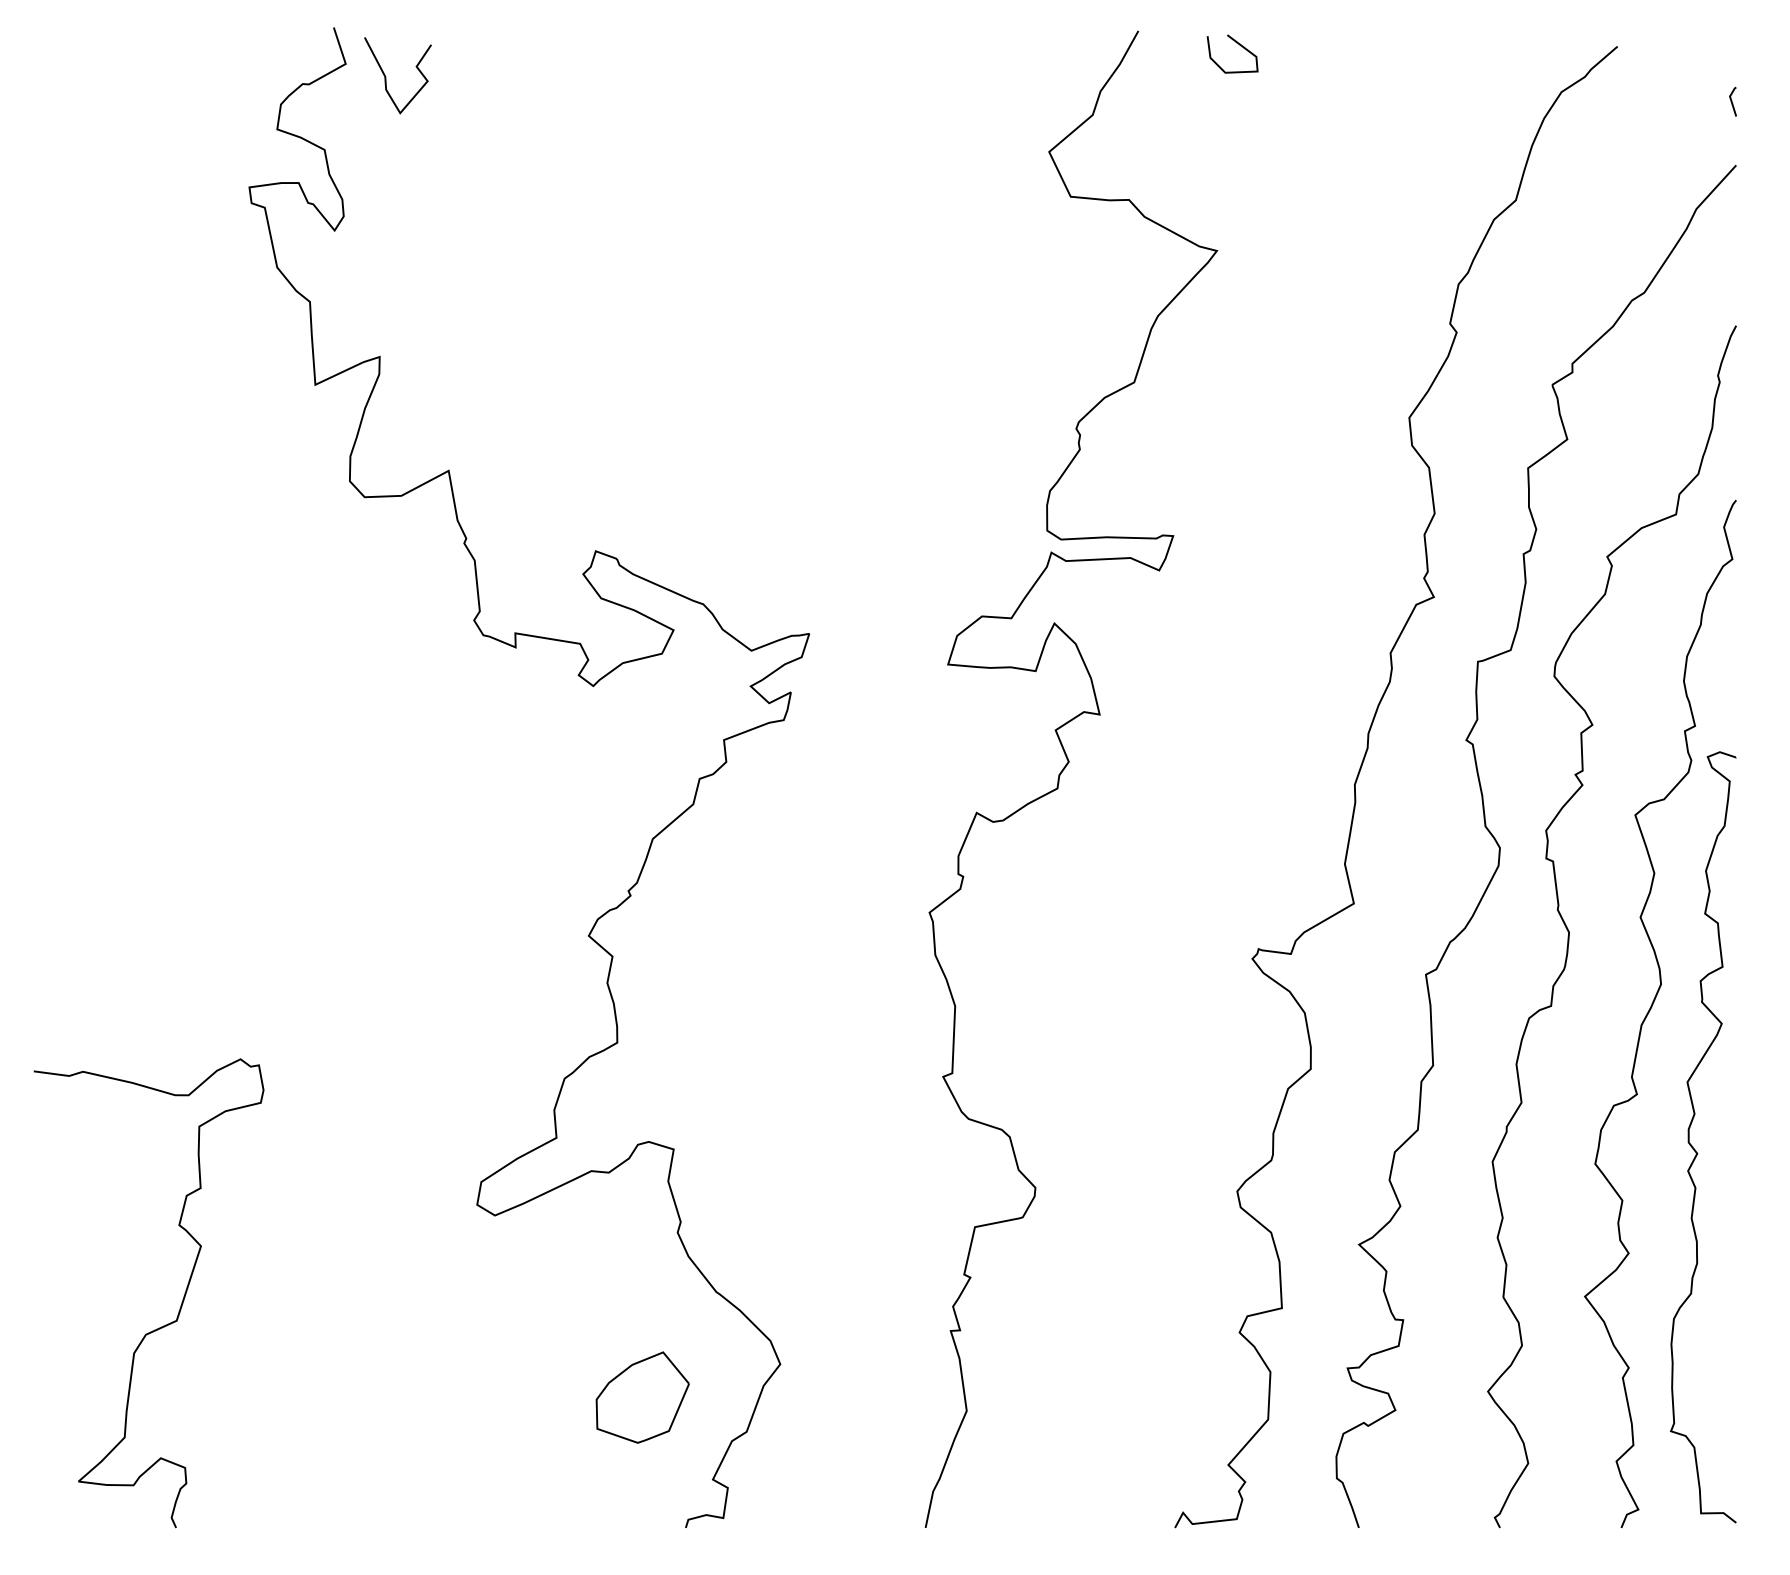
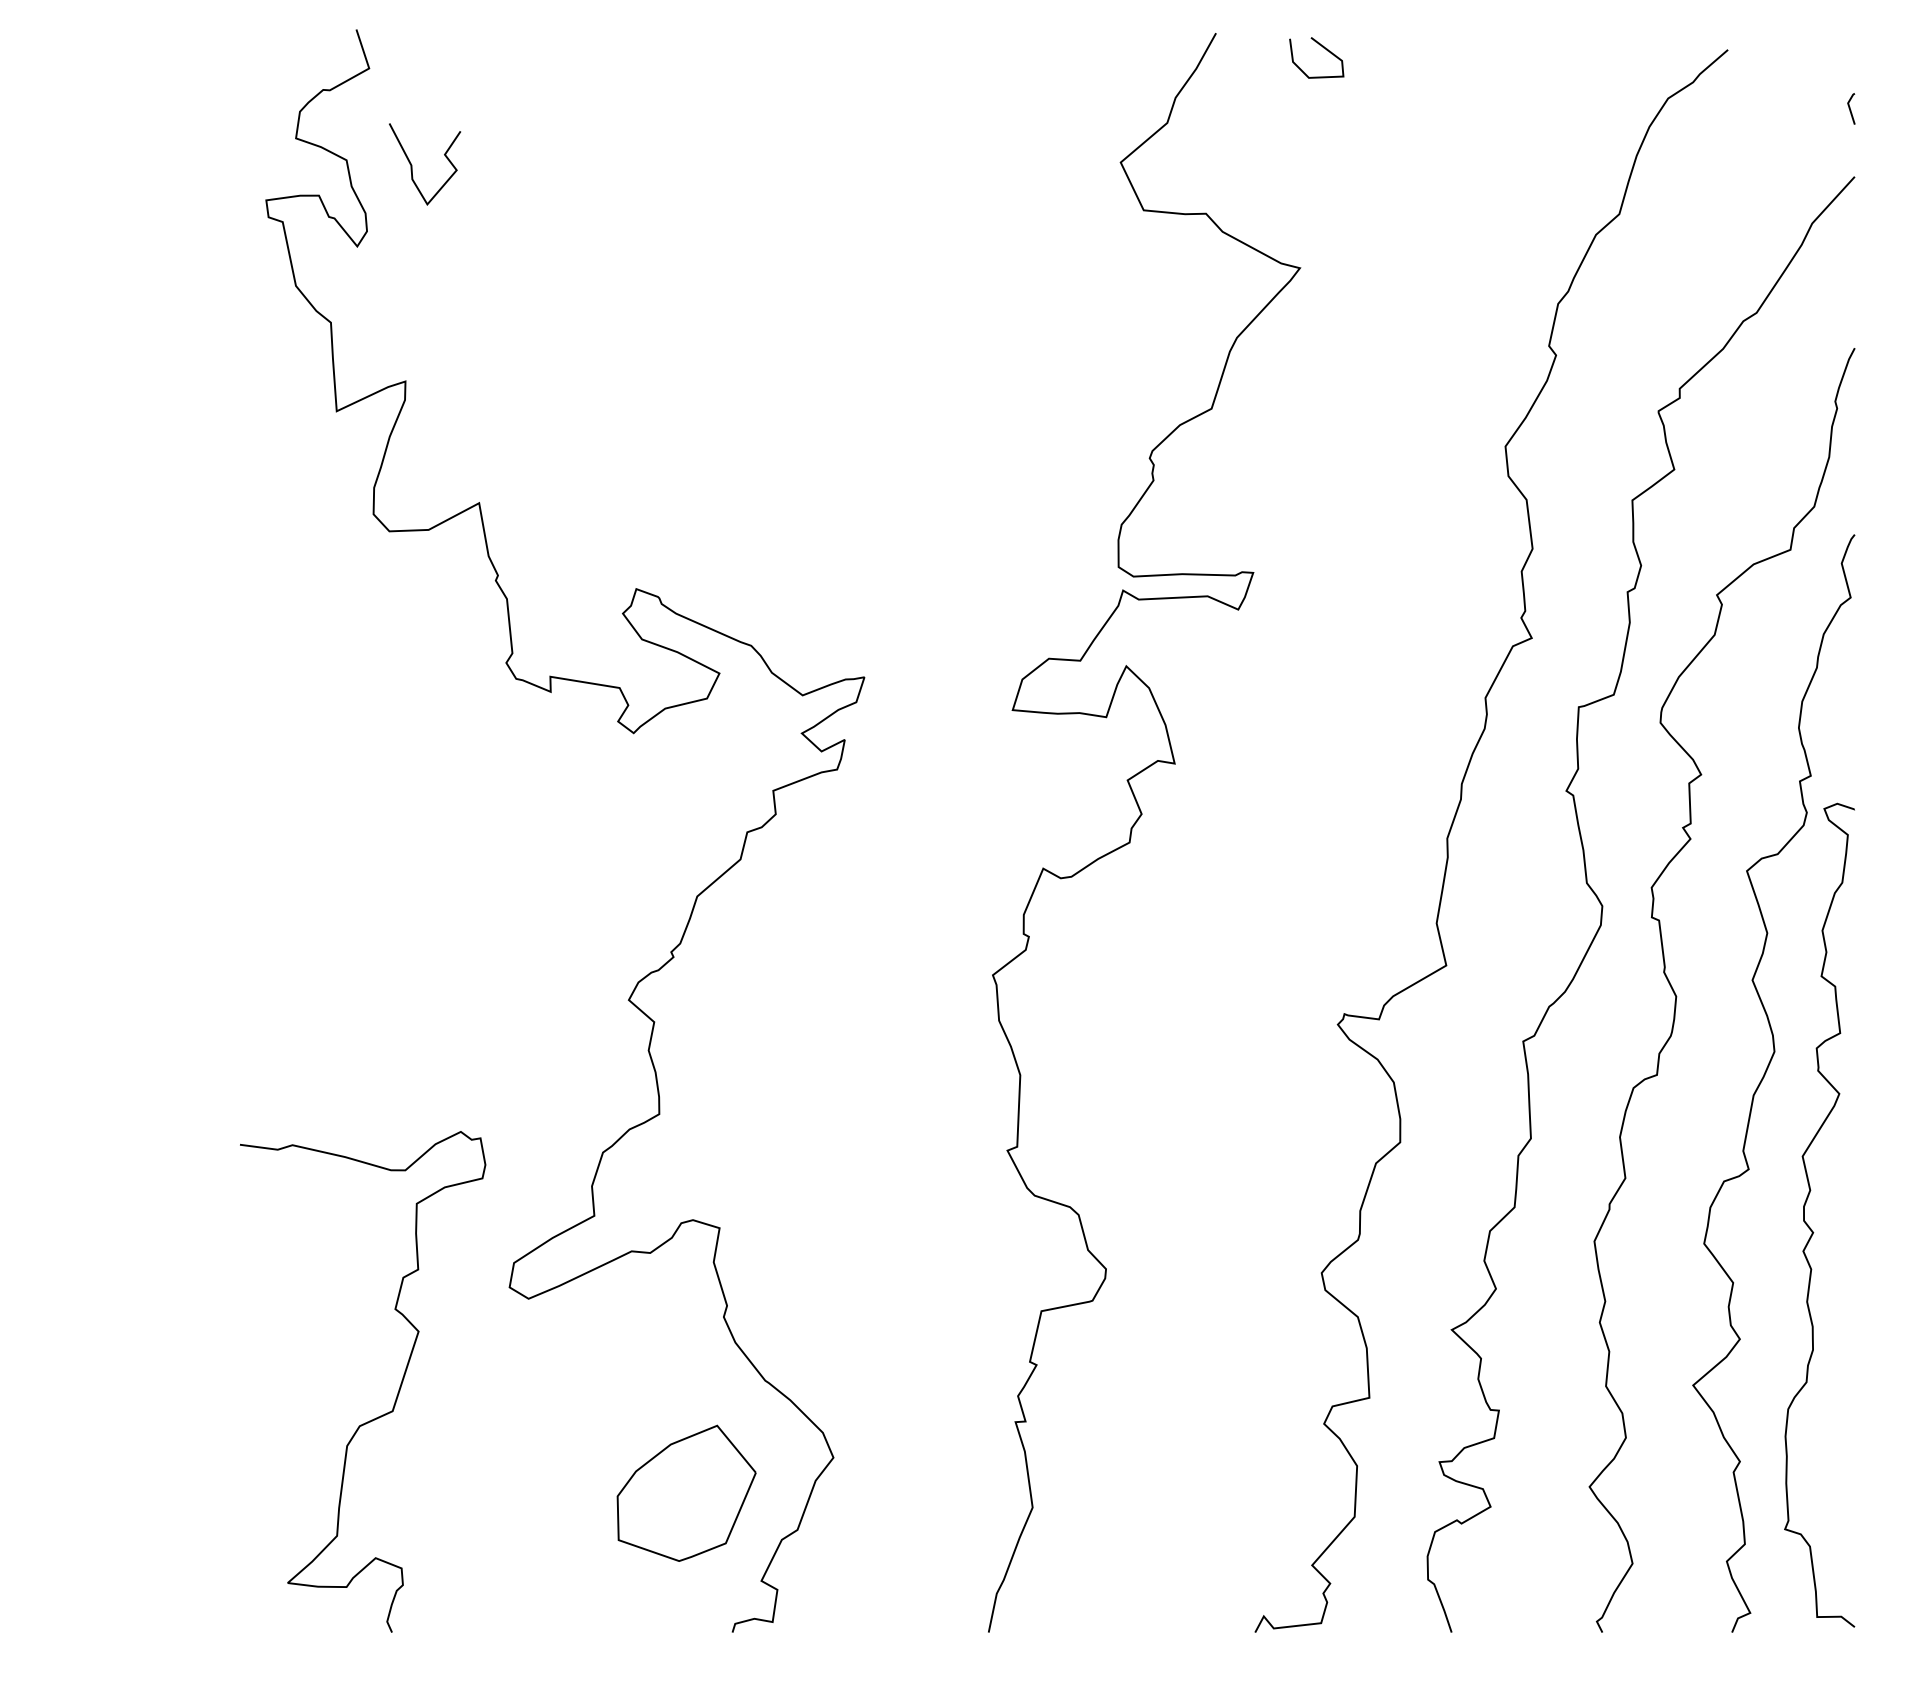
curve: (386, 76) -> (412, 165), moved
curve: (180, 1305) -> (396, 1394), moved
part: (642, 1397) -> (686, 1493), size x1.4

